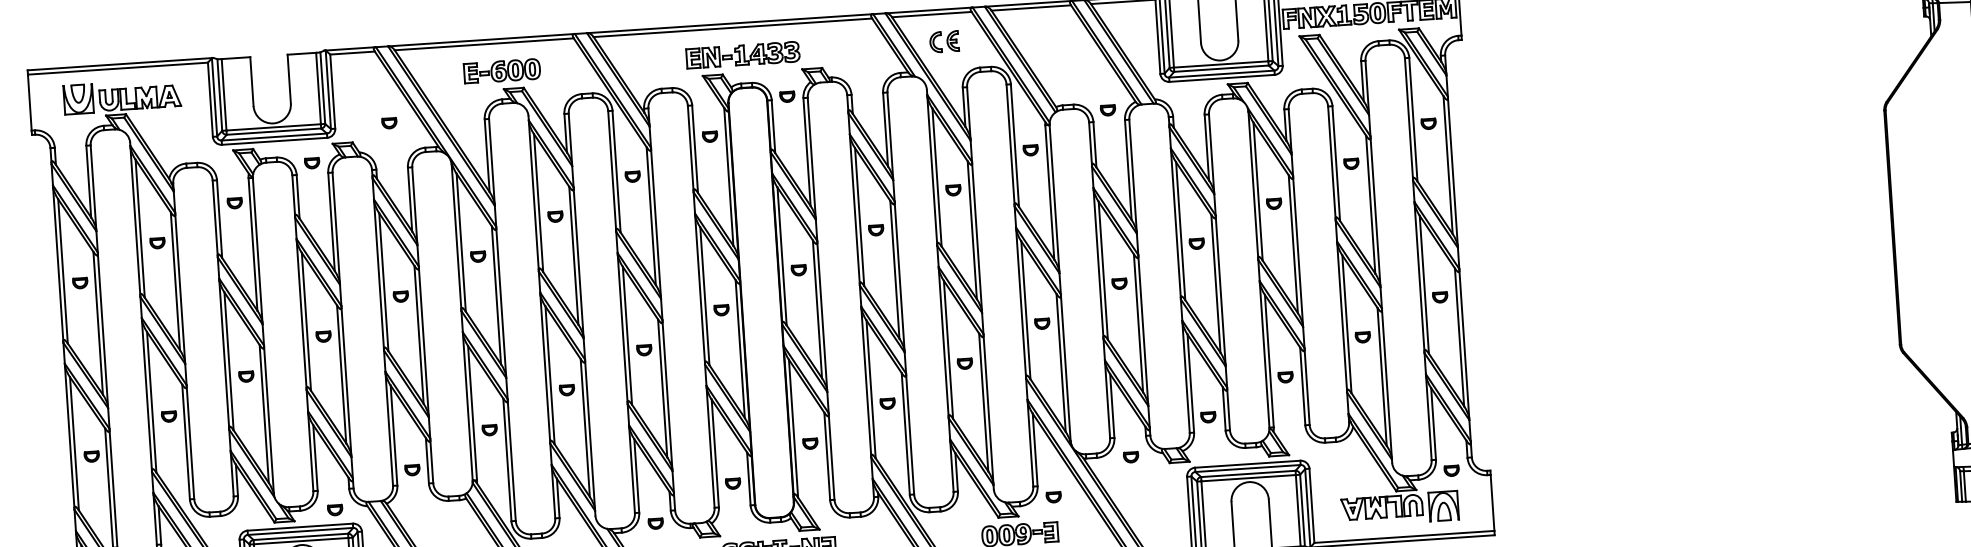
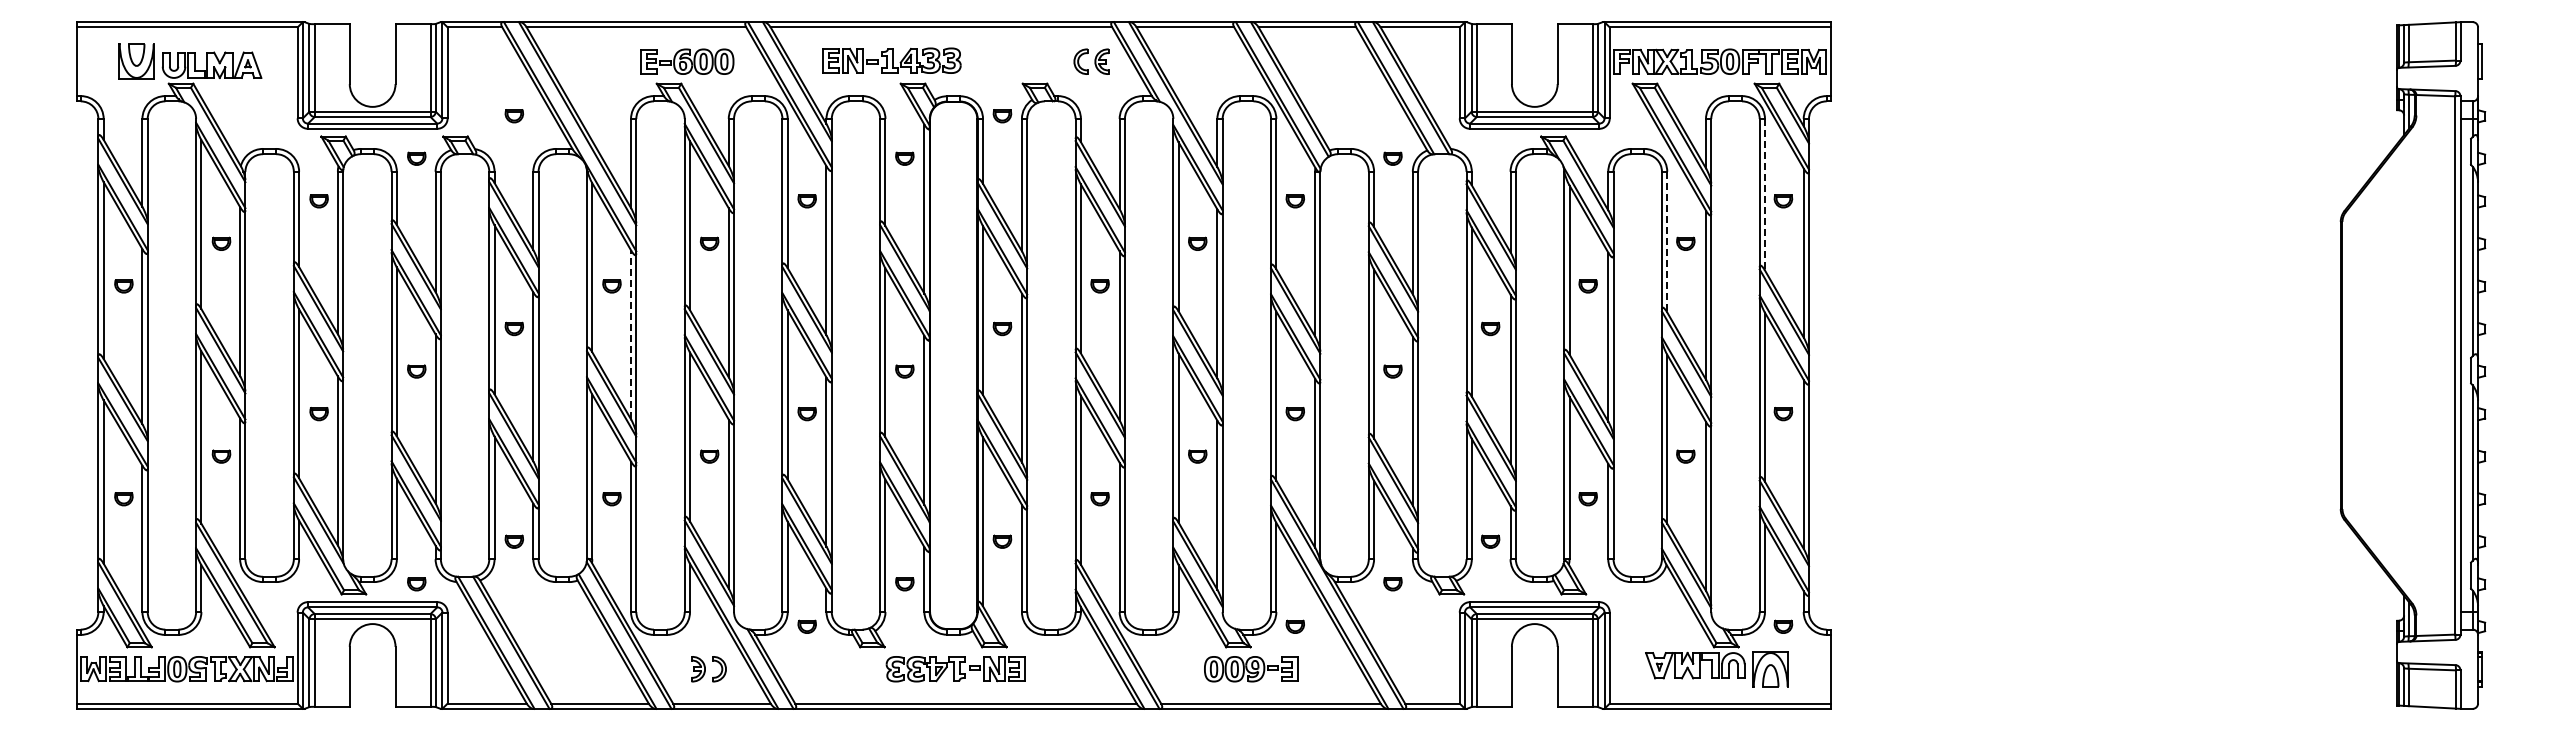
part: (944, 41) -> (1091, 61), moved
part: (742, 55) -> (891, 60), moved
part: (502, 71) -> (687, 61), moved
line: (1412, 119) -> (1764, 194), solid -> dashed
line: (1336, 163) -> (1667, 242), solid -> dashed
line: (496, 294) -> (631, 334), solid -> dashed

